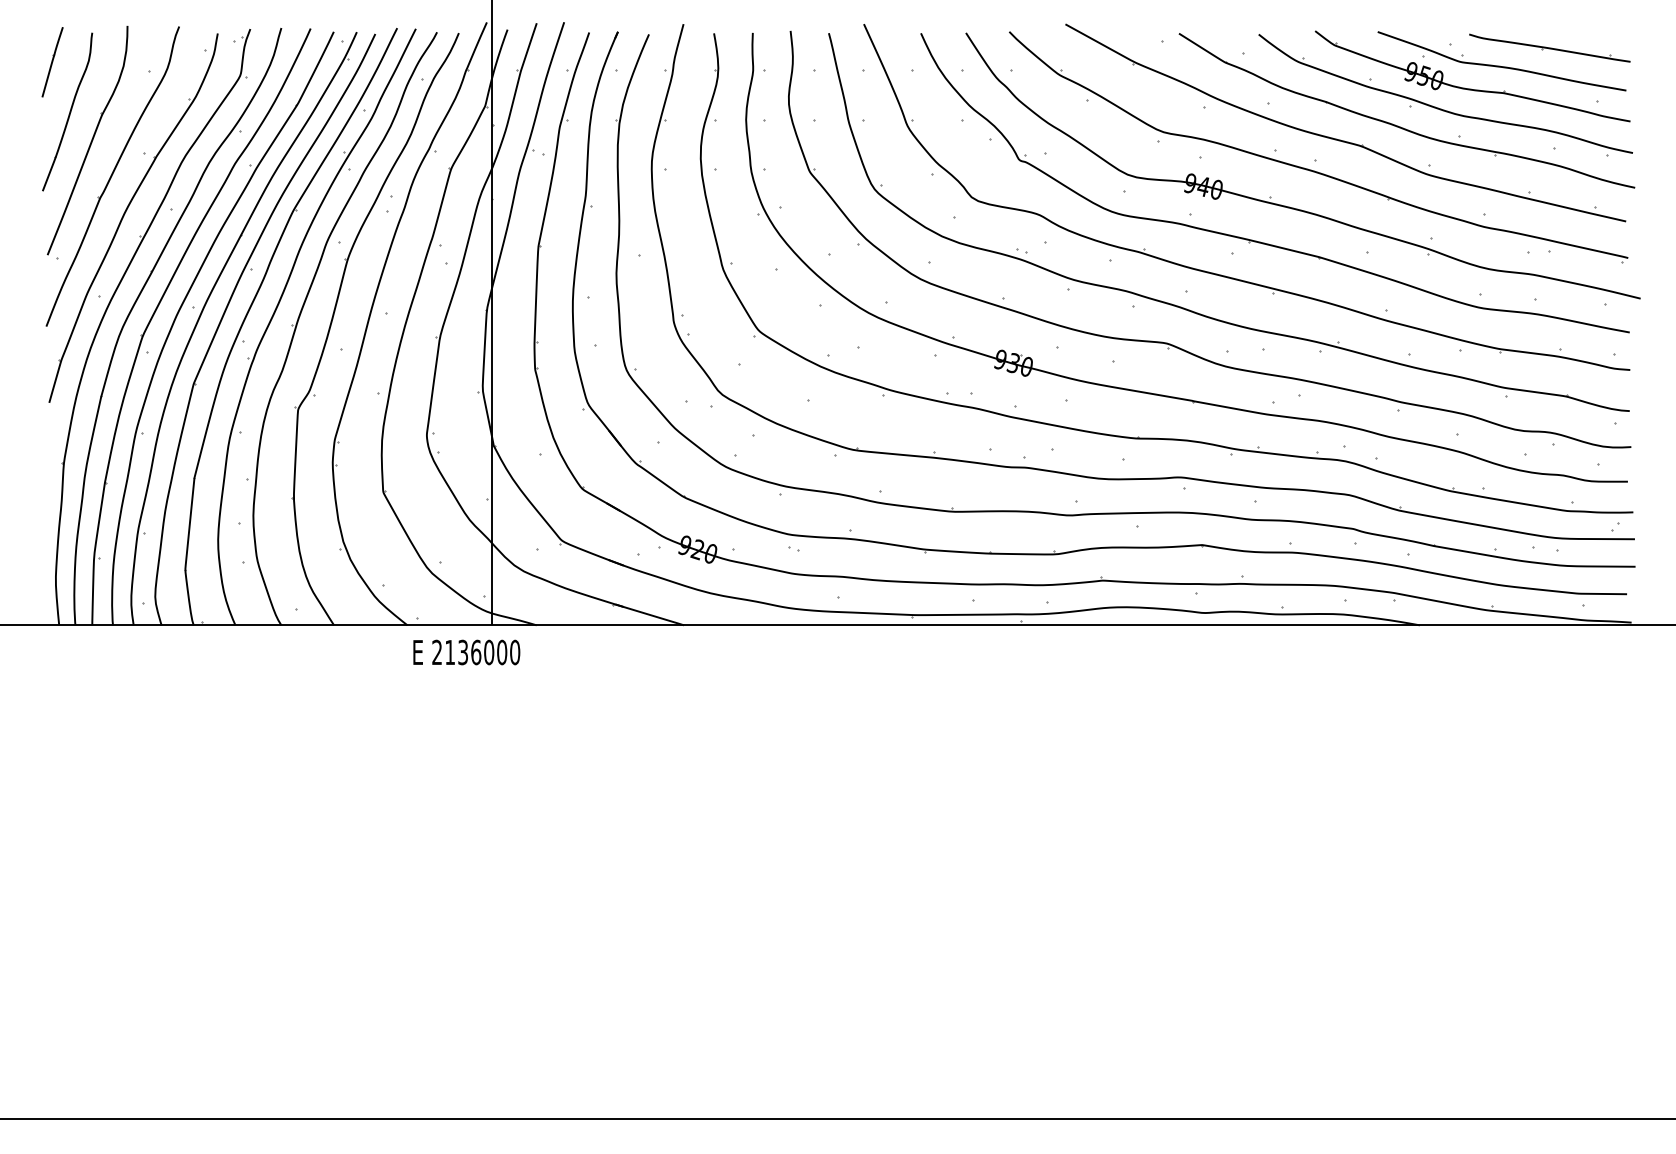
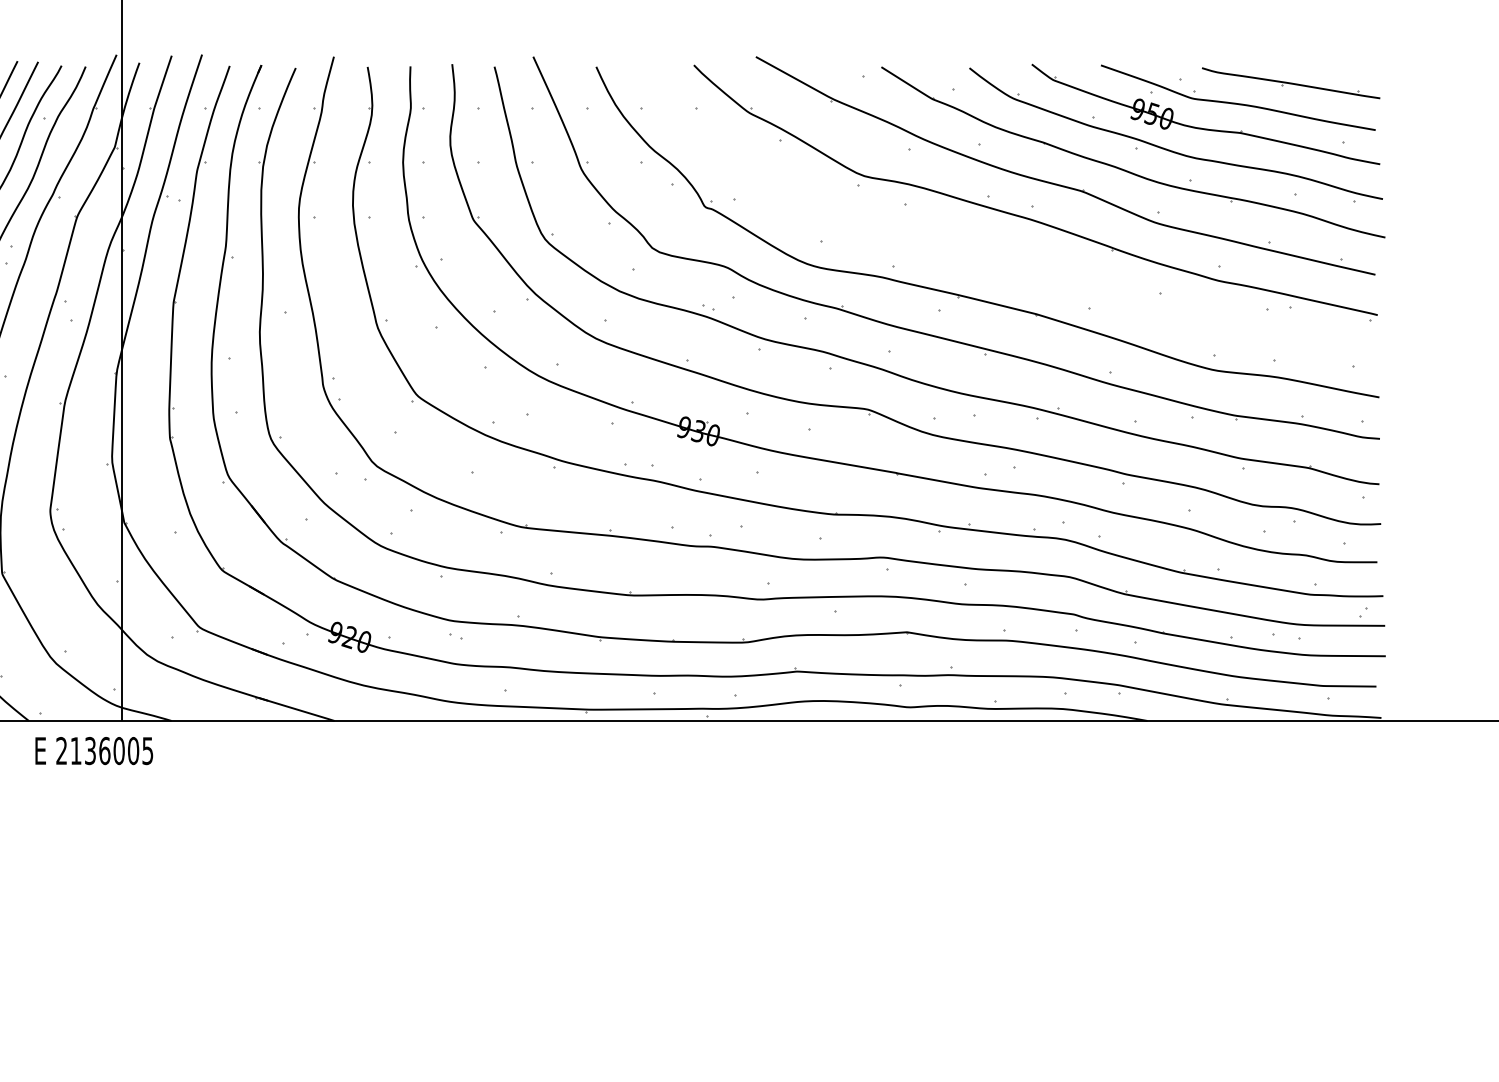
part: (1293, 207) -> (1007, 259), removed
text: (515, 652) -> (148, 750), 2136000 -> 2136005

